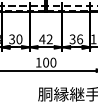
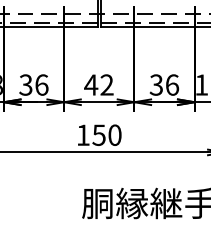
text: (19, 39) -> (41, 85), 30 -> 36
text: (46, 62) -> (100, 134), 100 -> 150

